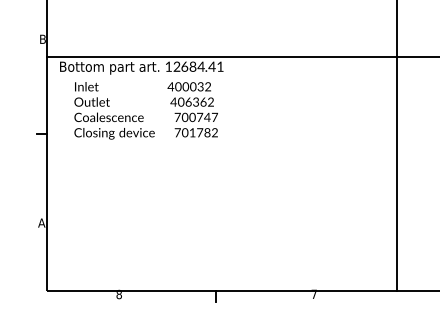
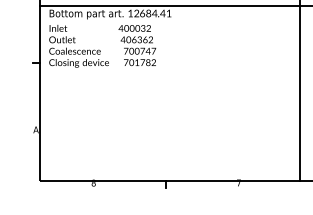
text: (145, 110) -> (102, 46), moved

